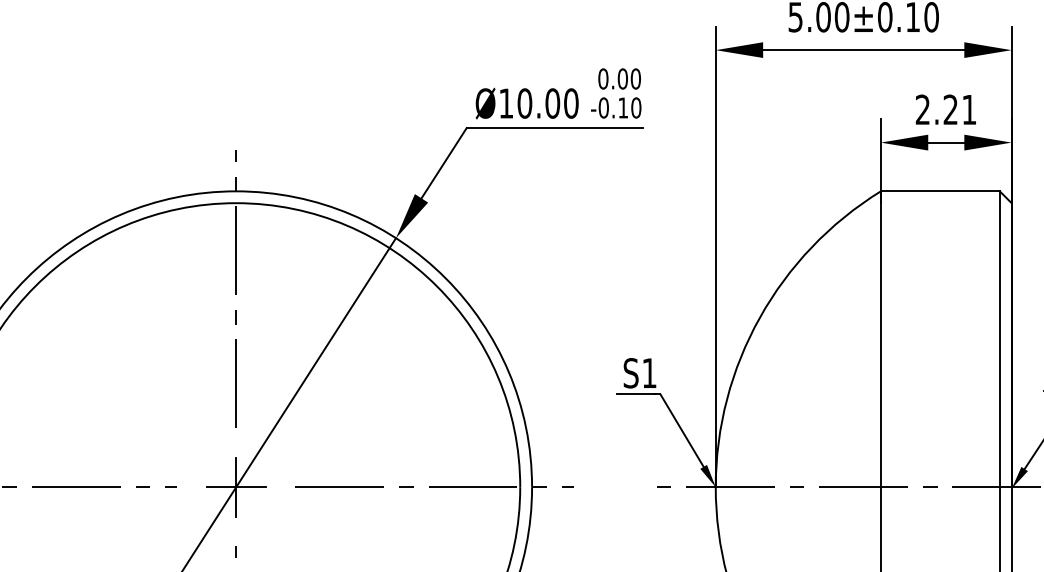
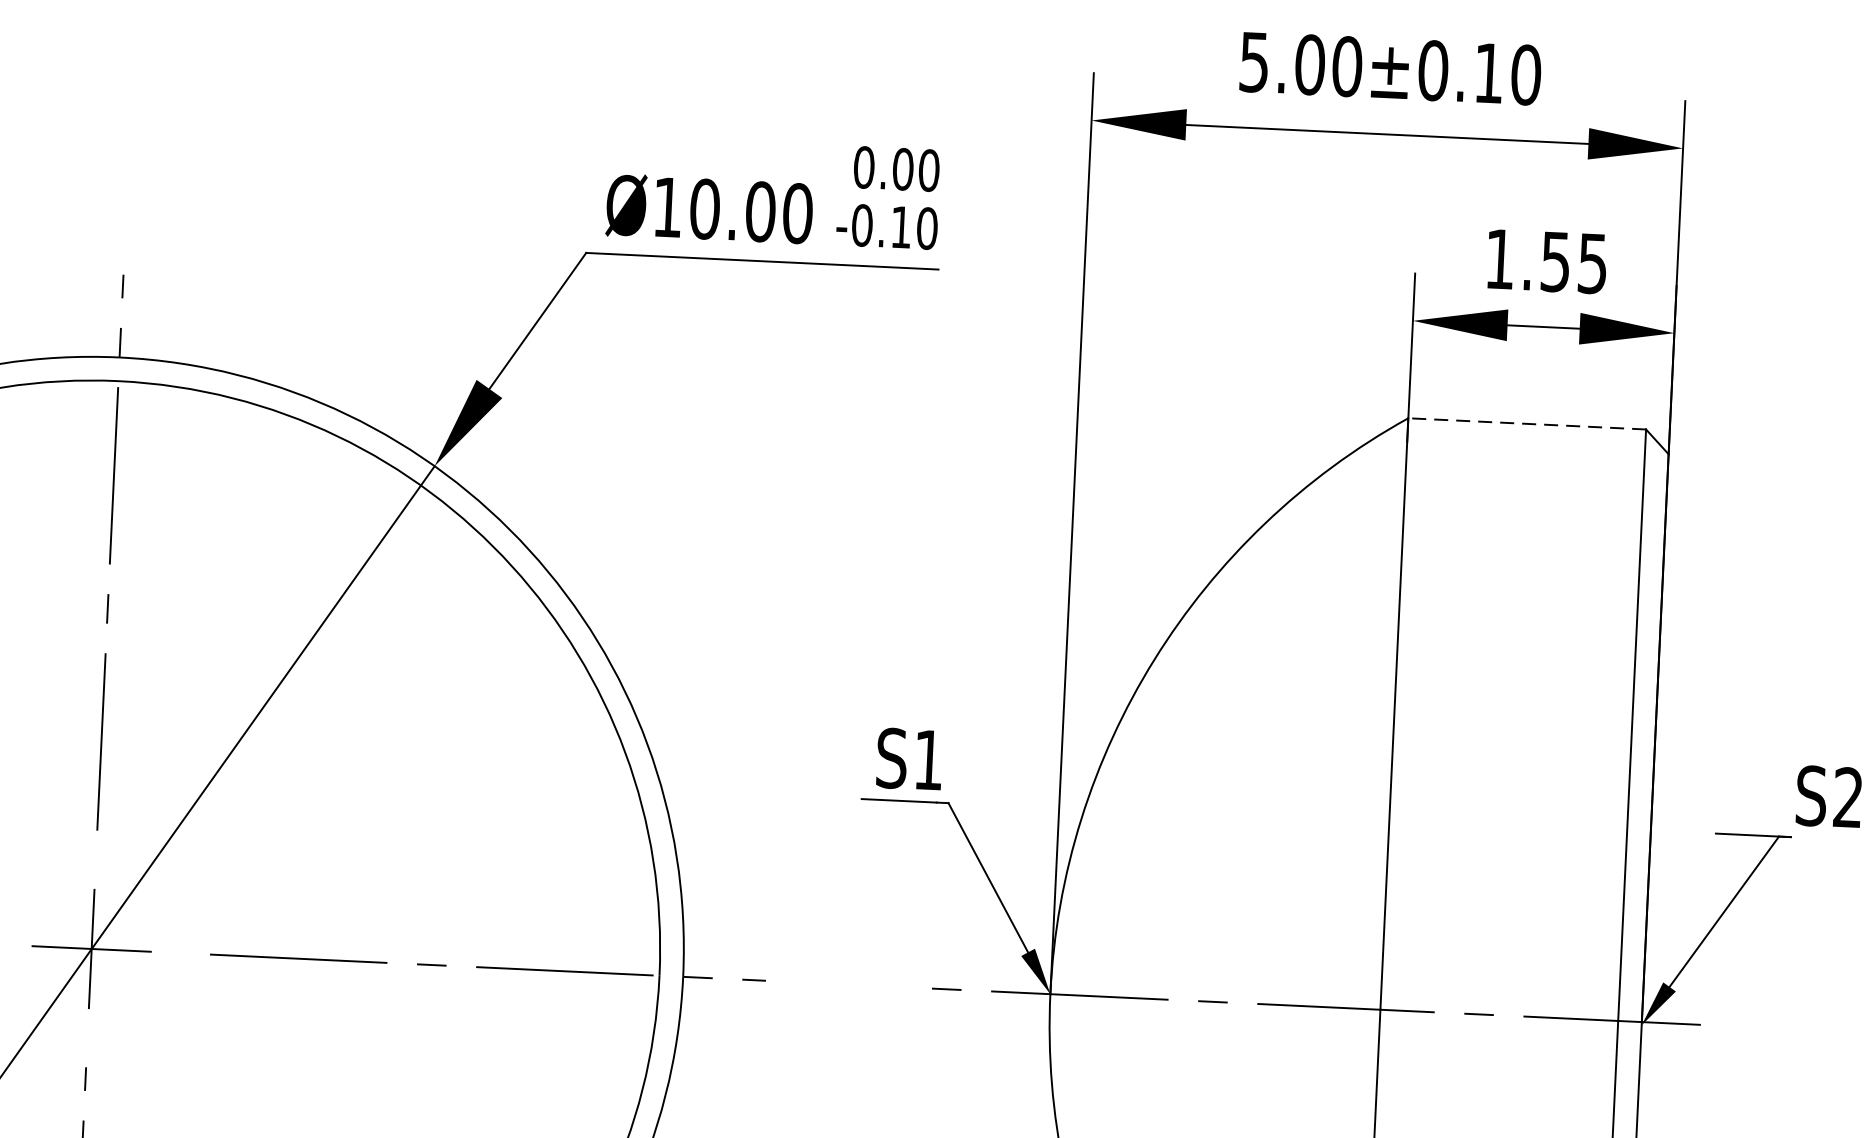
text: (945, 109) -> (1545, 260), 2.21 -> 1.55
line: (939, 191) -> (1525, 424), solid -> dashed

